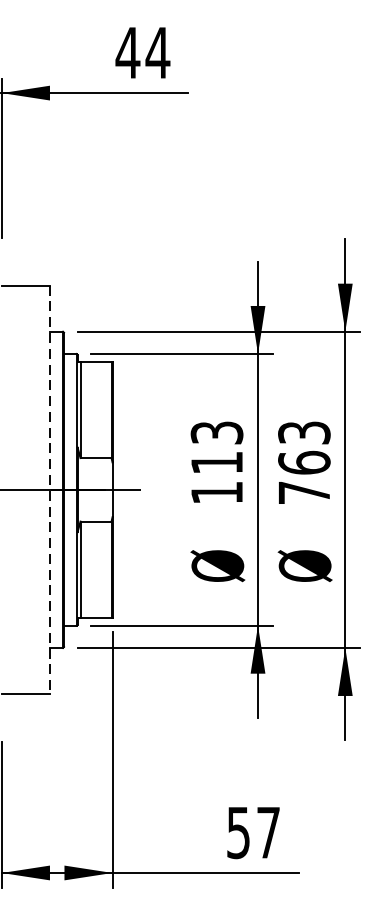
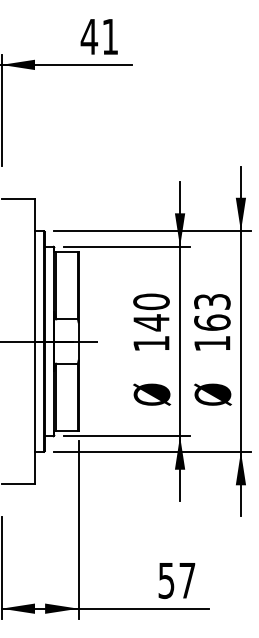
text: (156, 52) -> (109, 36), 44 -> 41
text: (217, 448) -> (151, 312), 113 -> 140
line: (50, 491) -> (35, 342), dashed -> solid
text: (304, 492) -> (212, 343), 763 -> 163

